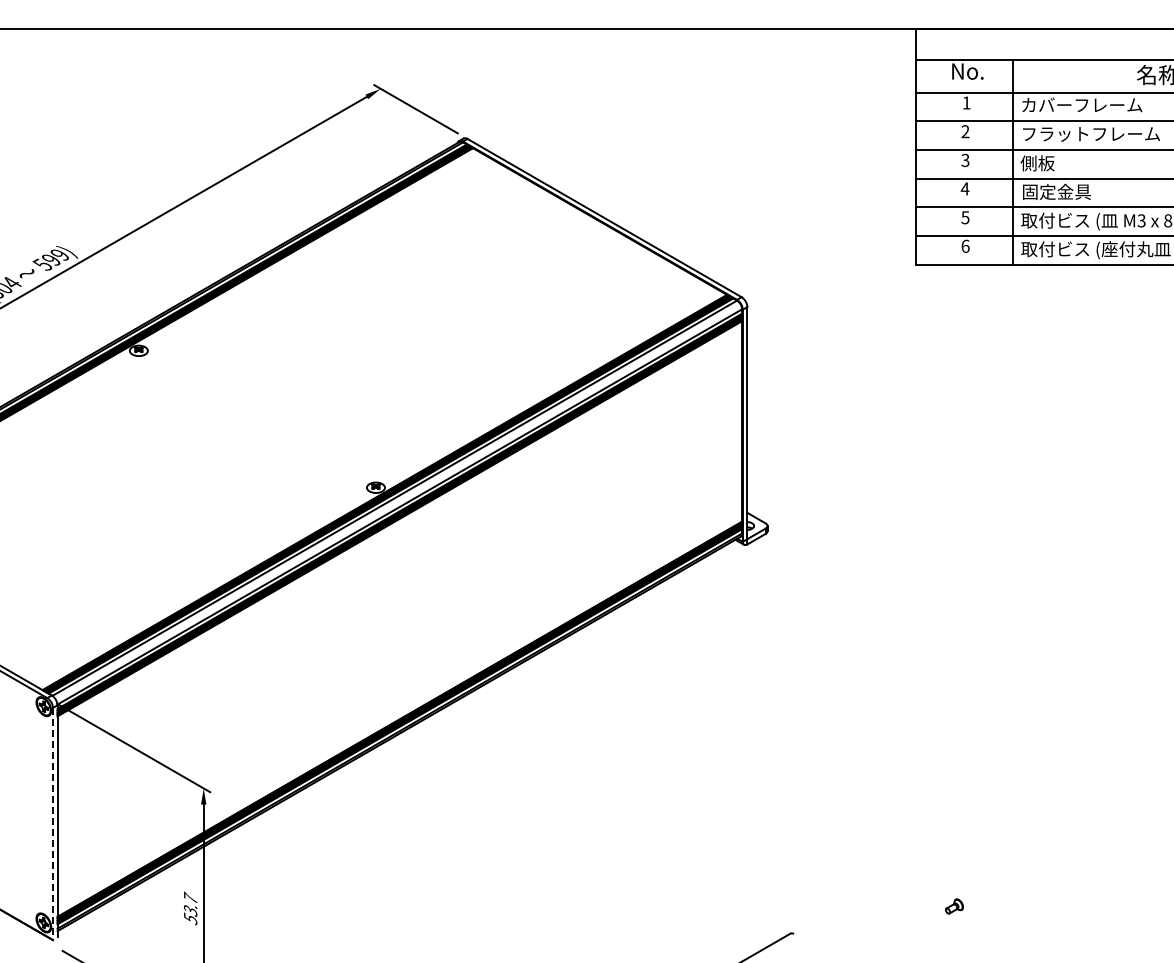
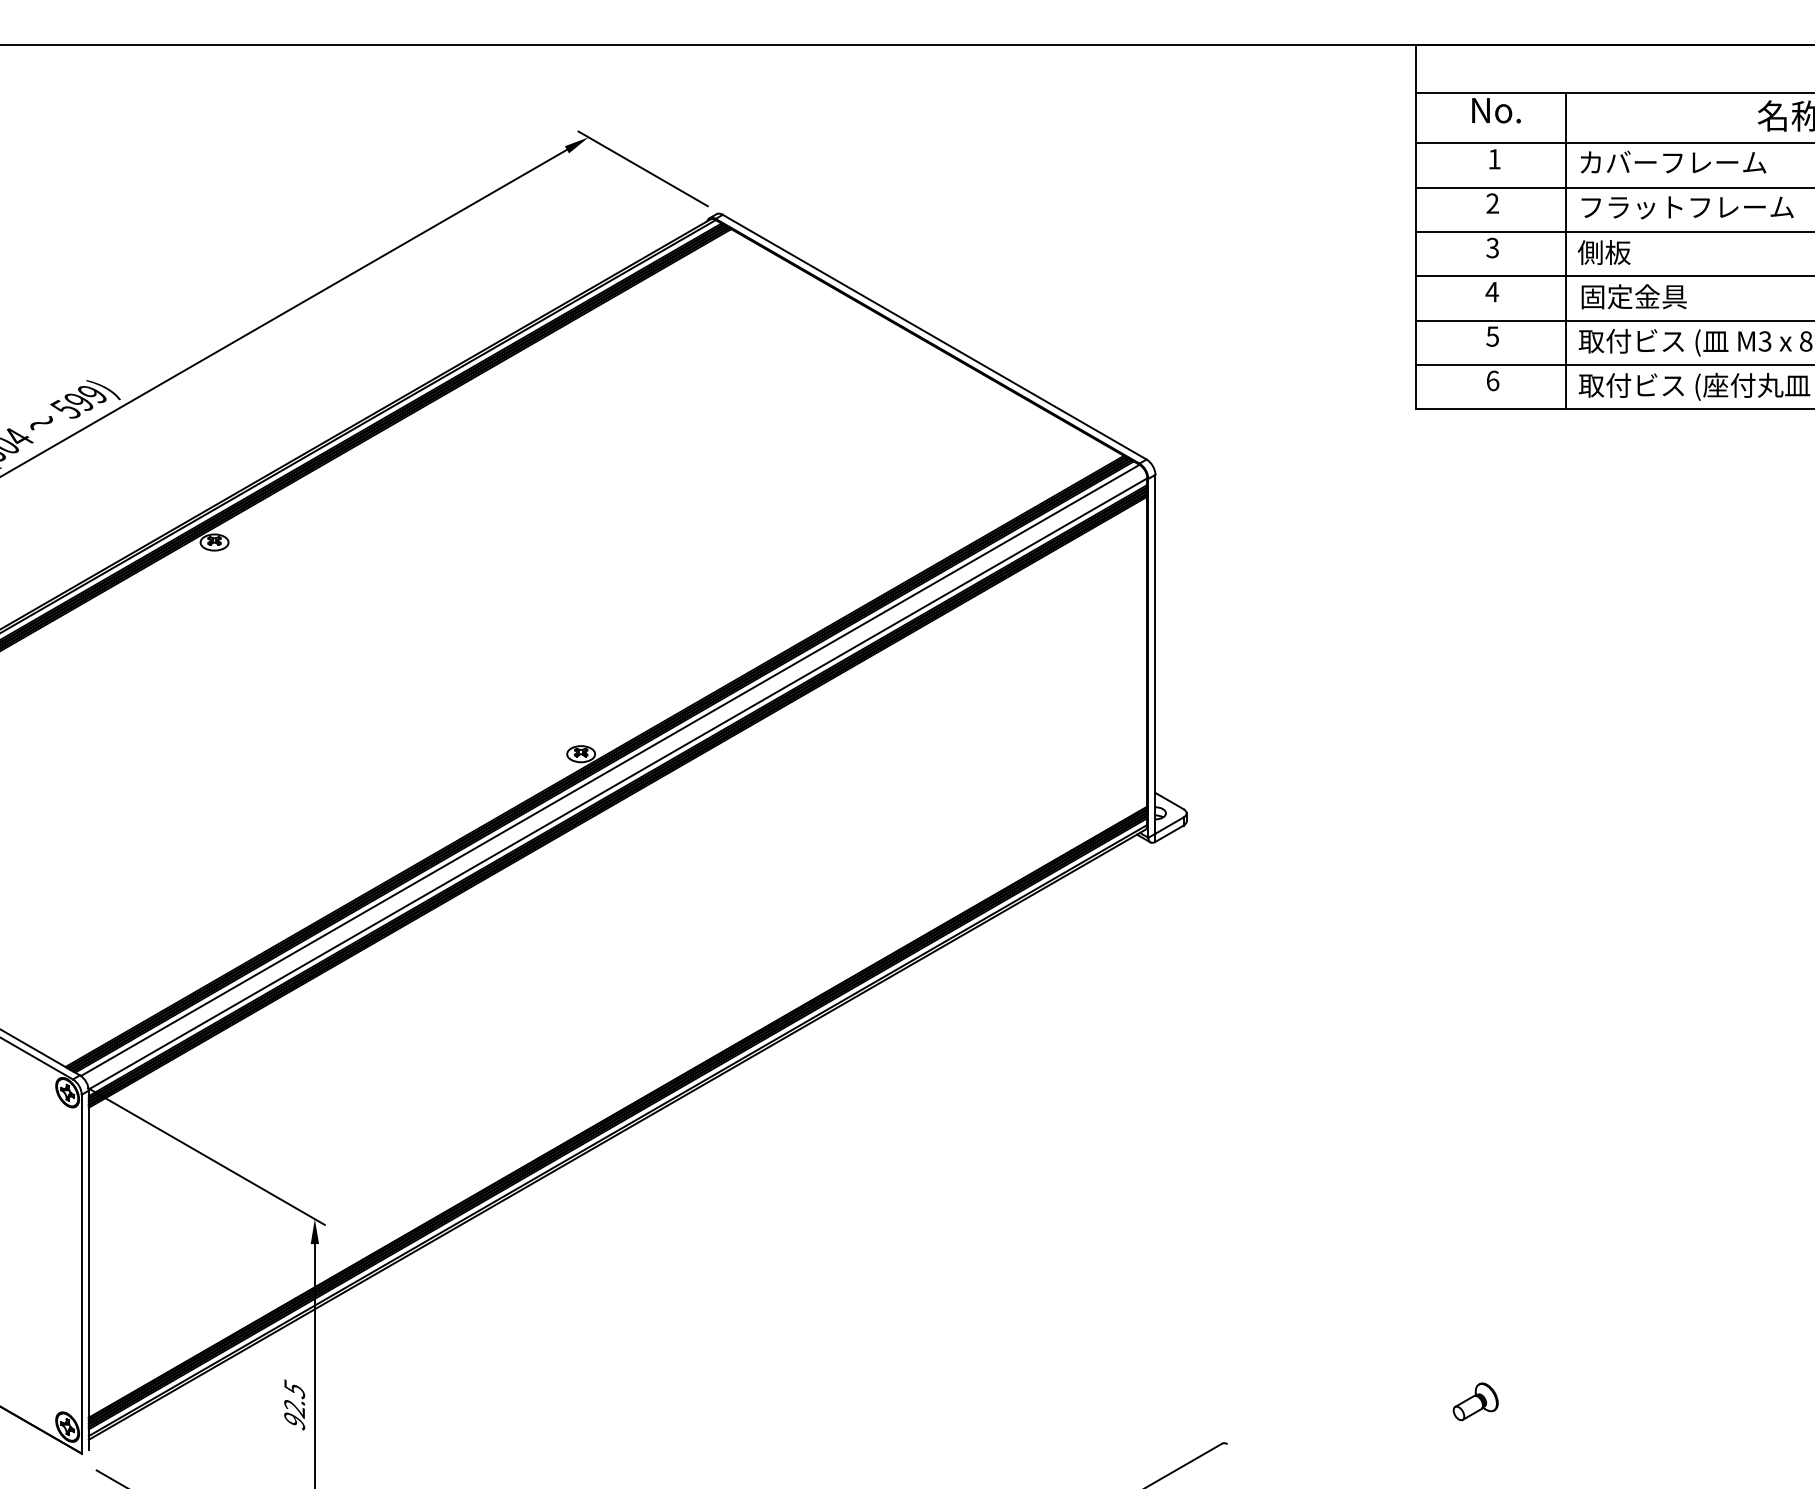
line: (52, 824) -> (81, 1274), dashed -> solid
part: (954, 906) -> (1475, 1401), size x1.67
text: (190, 908) -> (294, 1404), 53.7 -> 92.5

